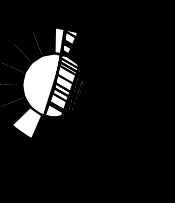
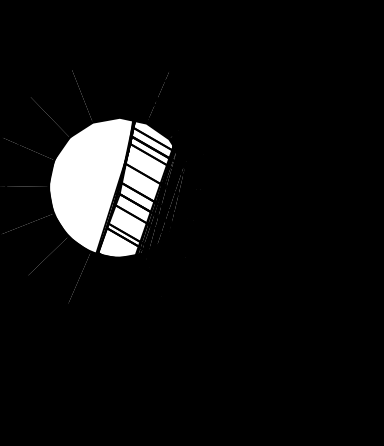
fill: (65, 41) -> (143, 91), added
fill: (26, 123) -> (58, 271), added

